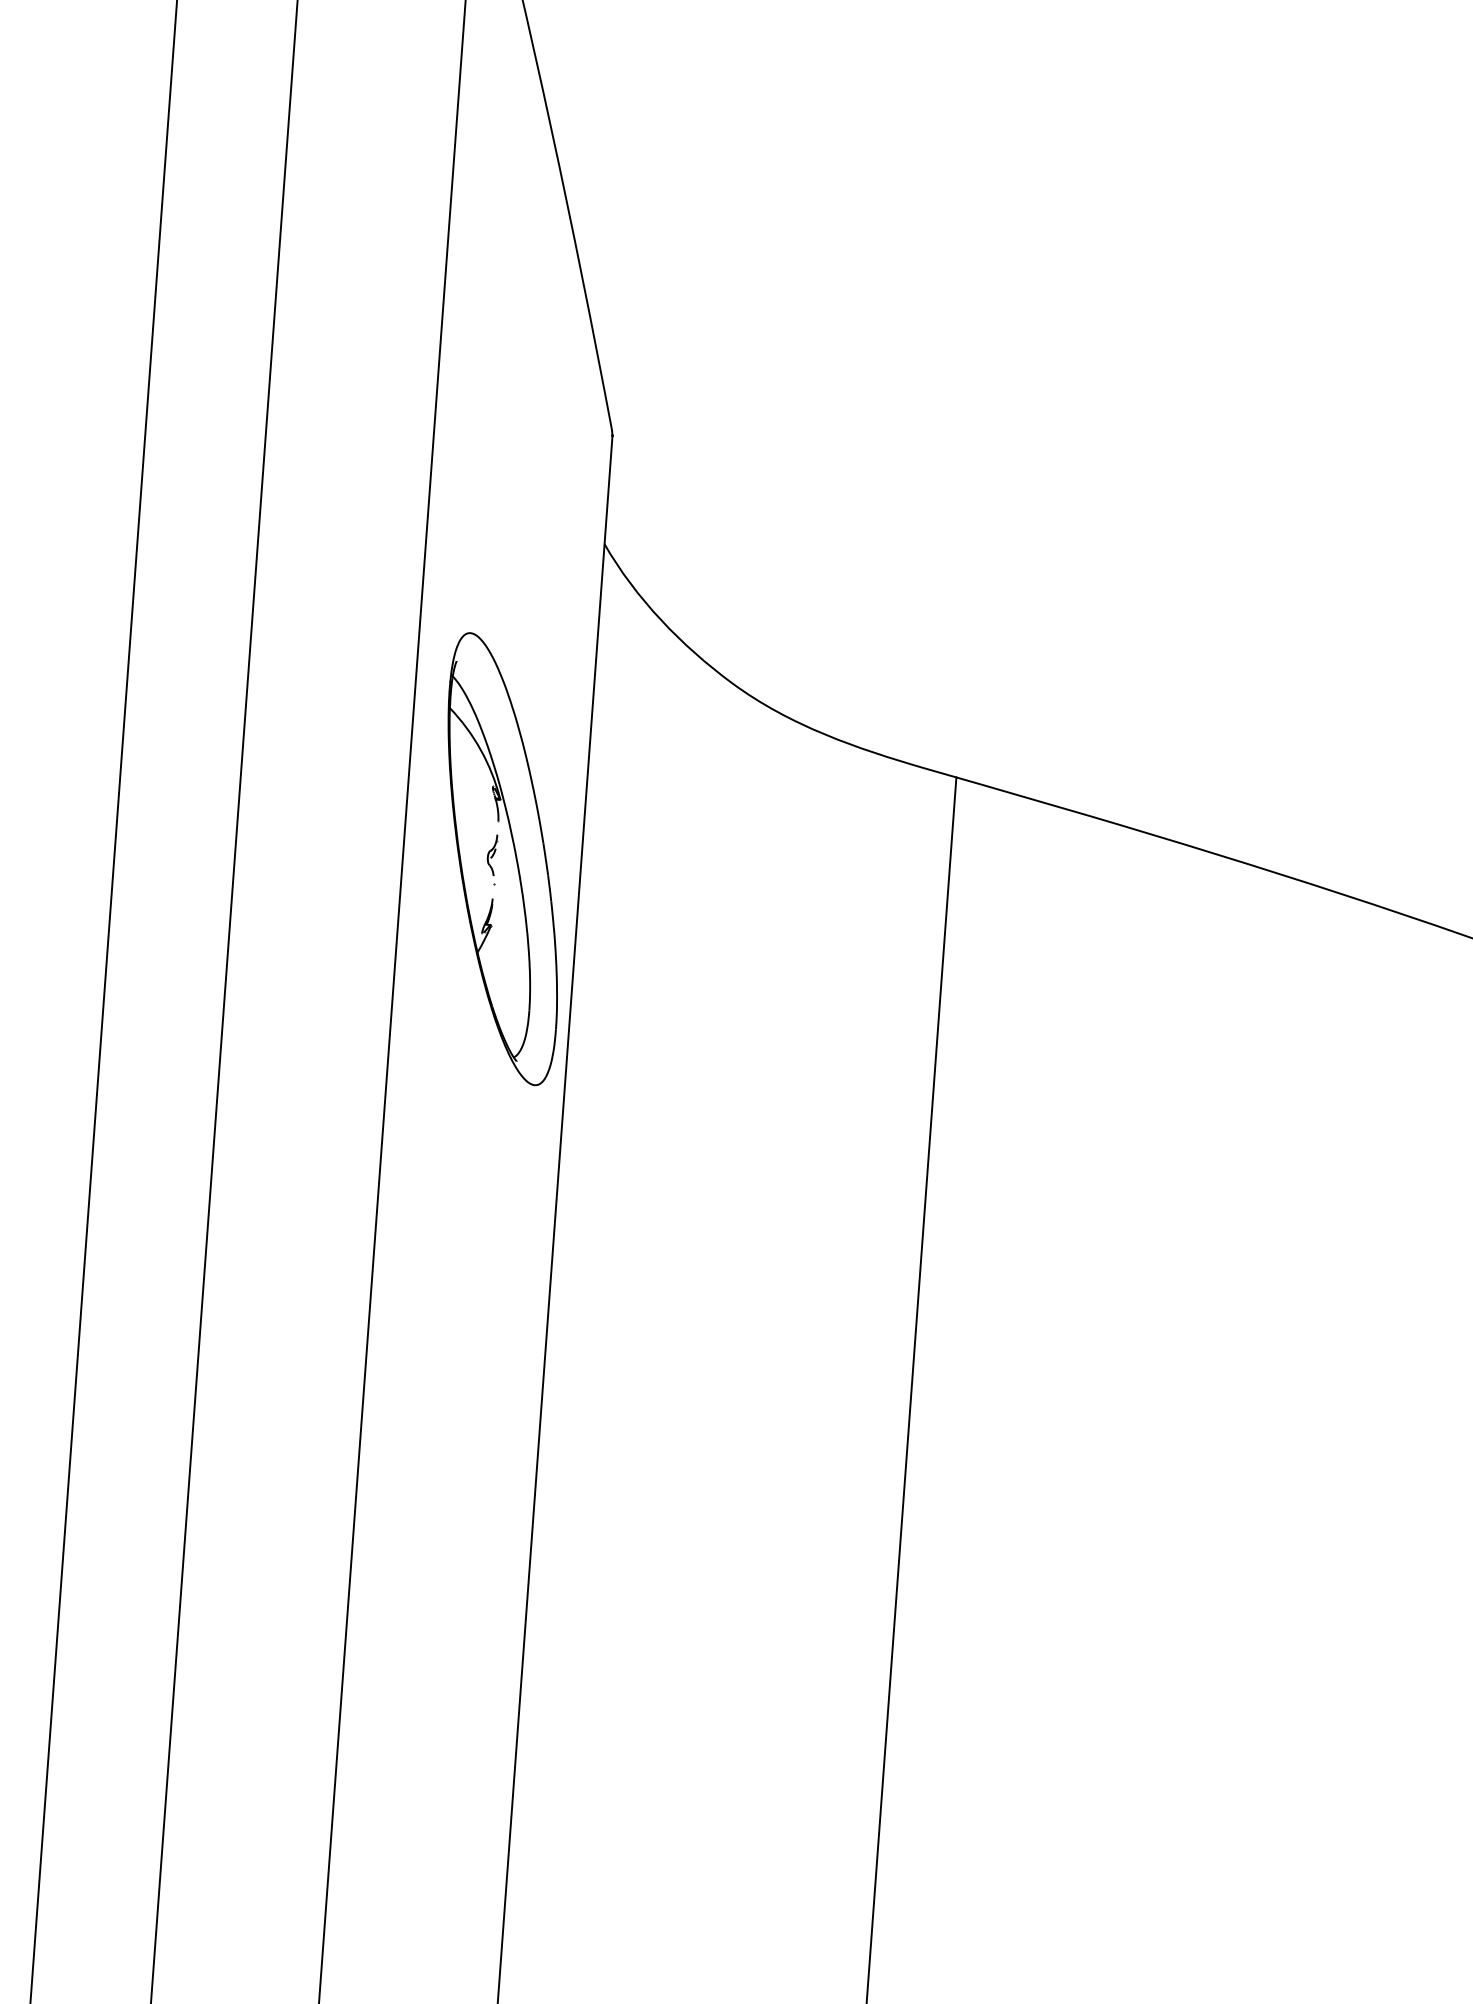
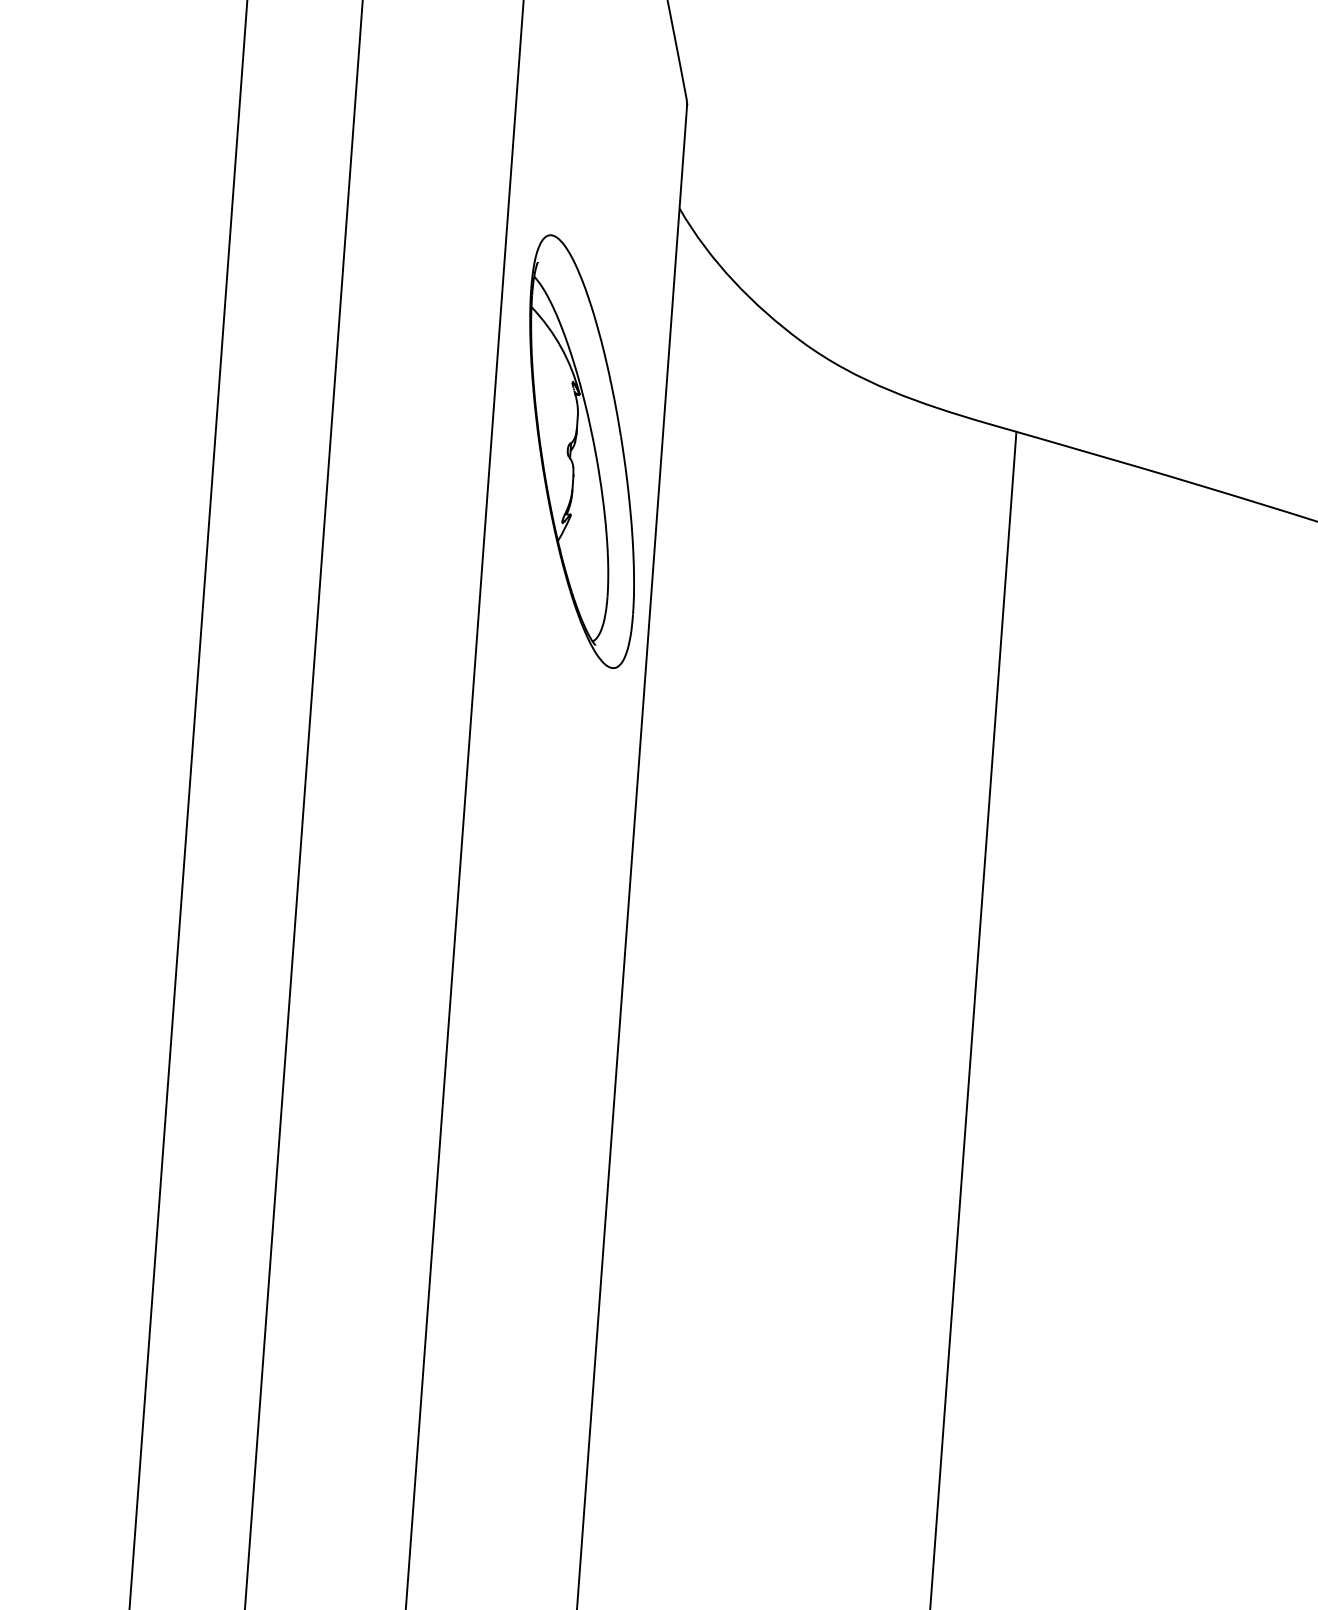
part: (502, 859) -> (581, 451), moved

